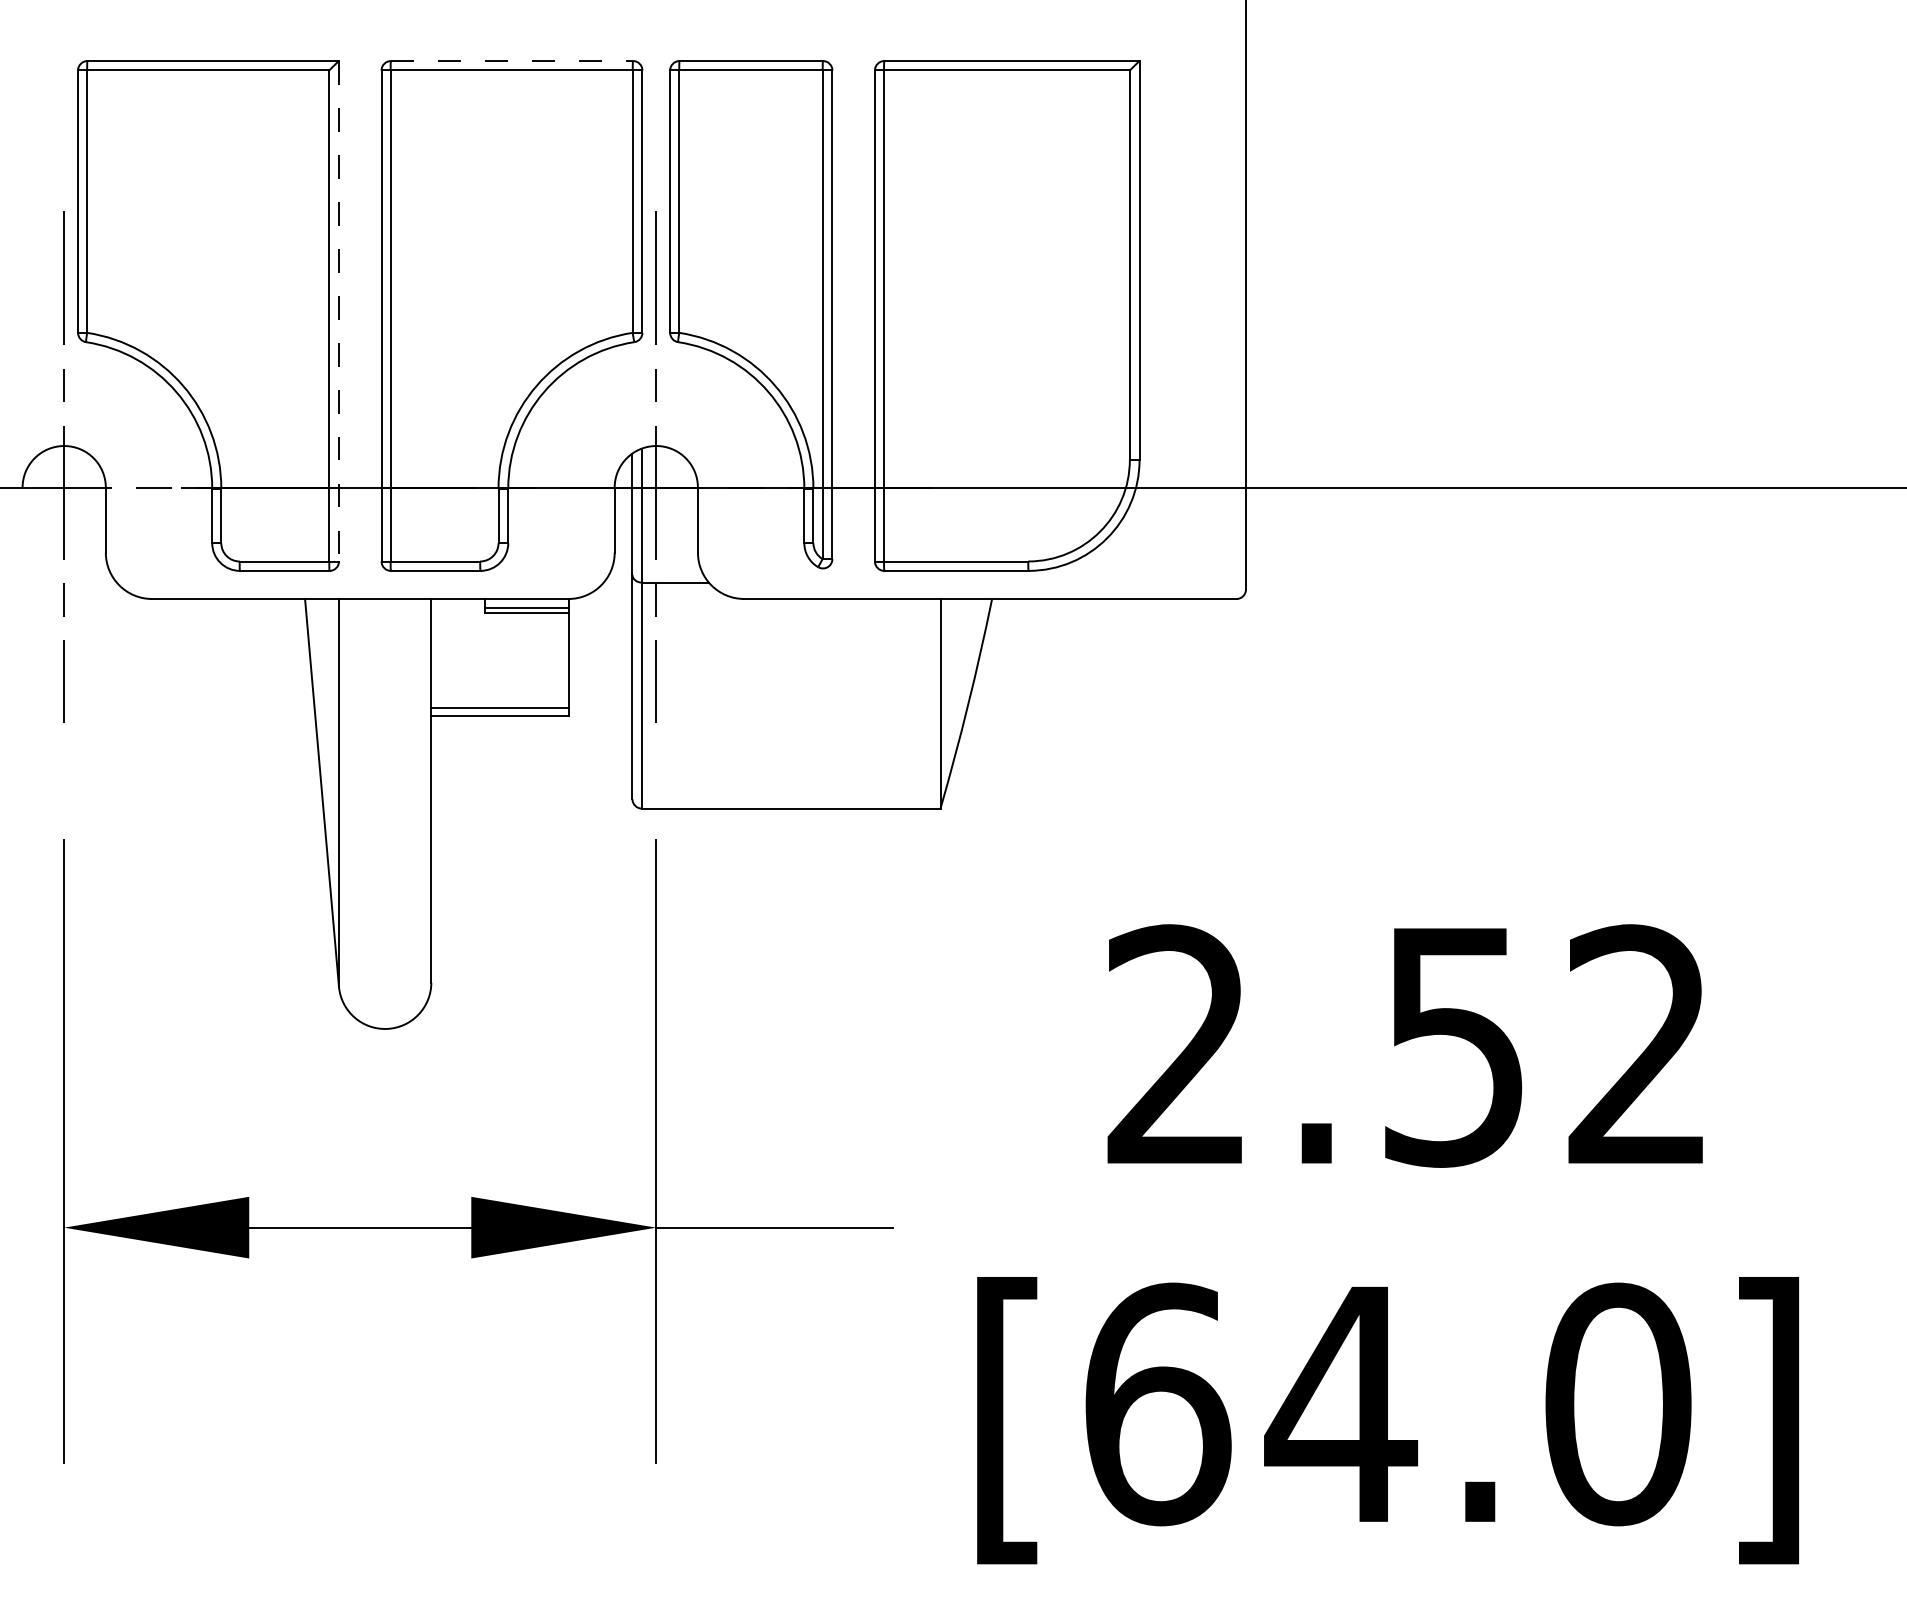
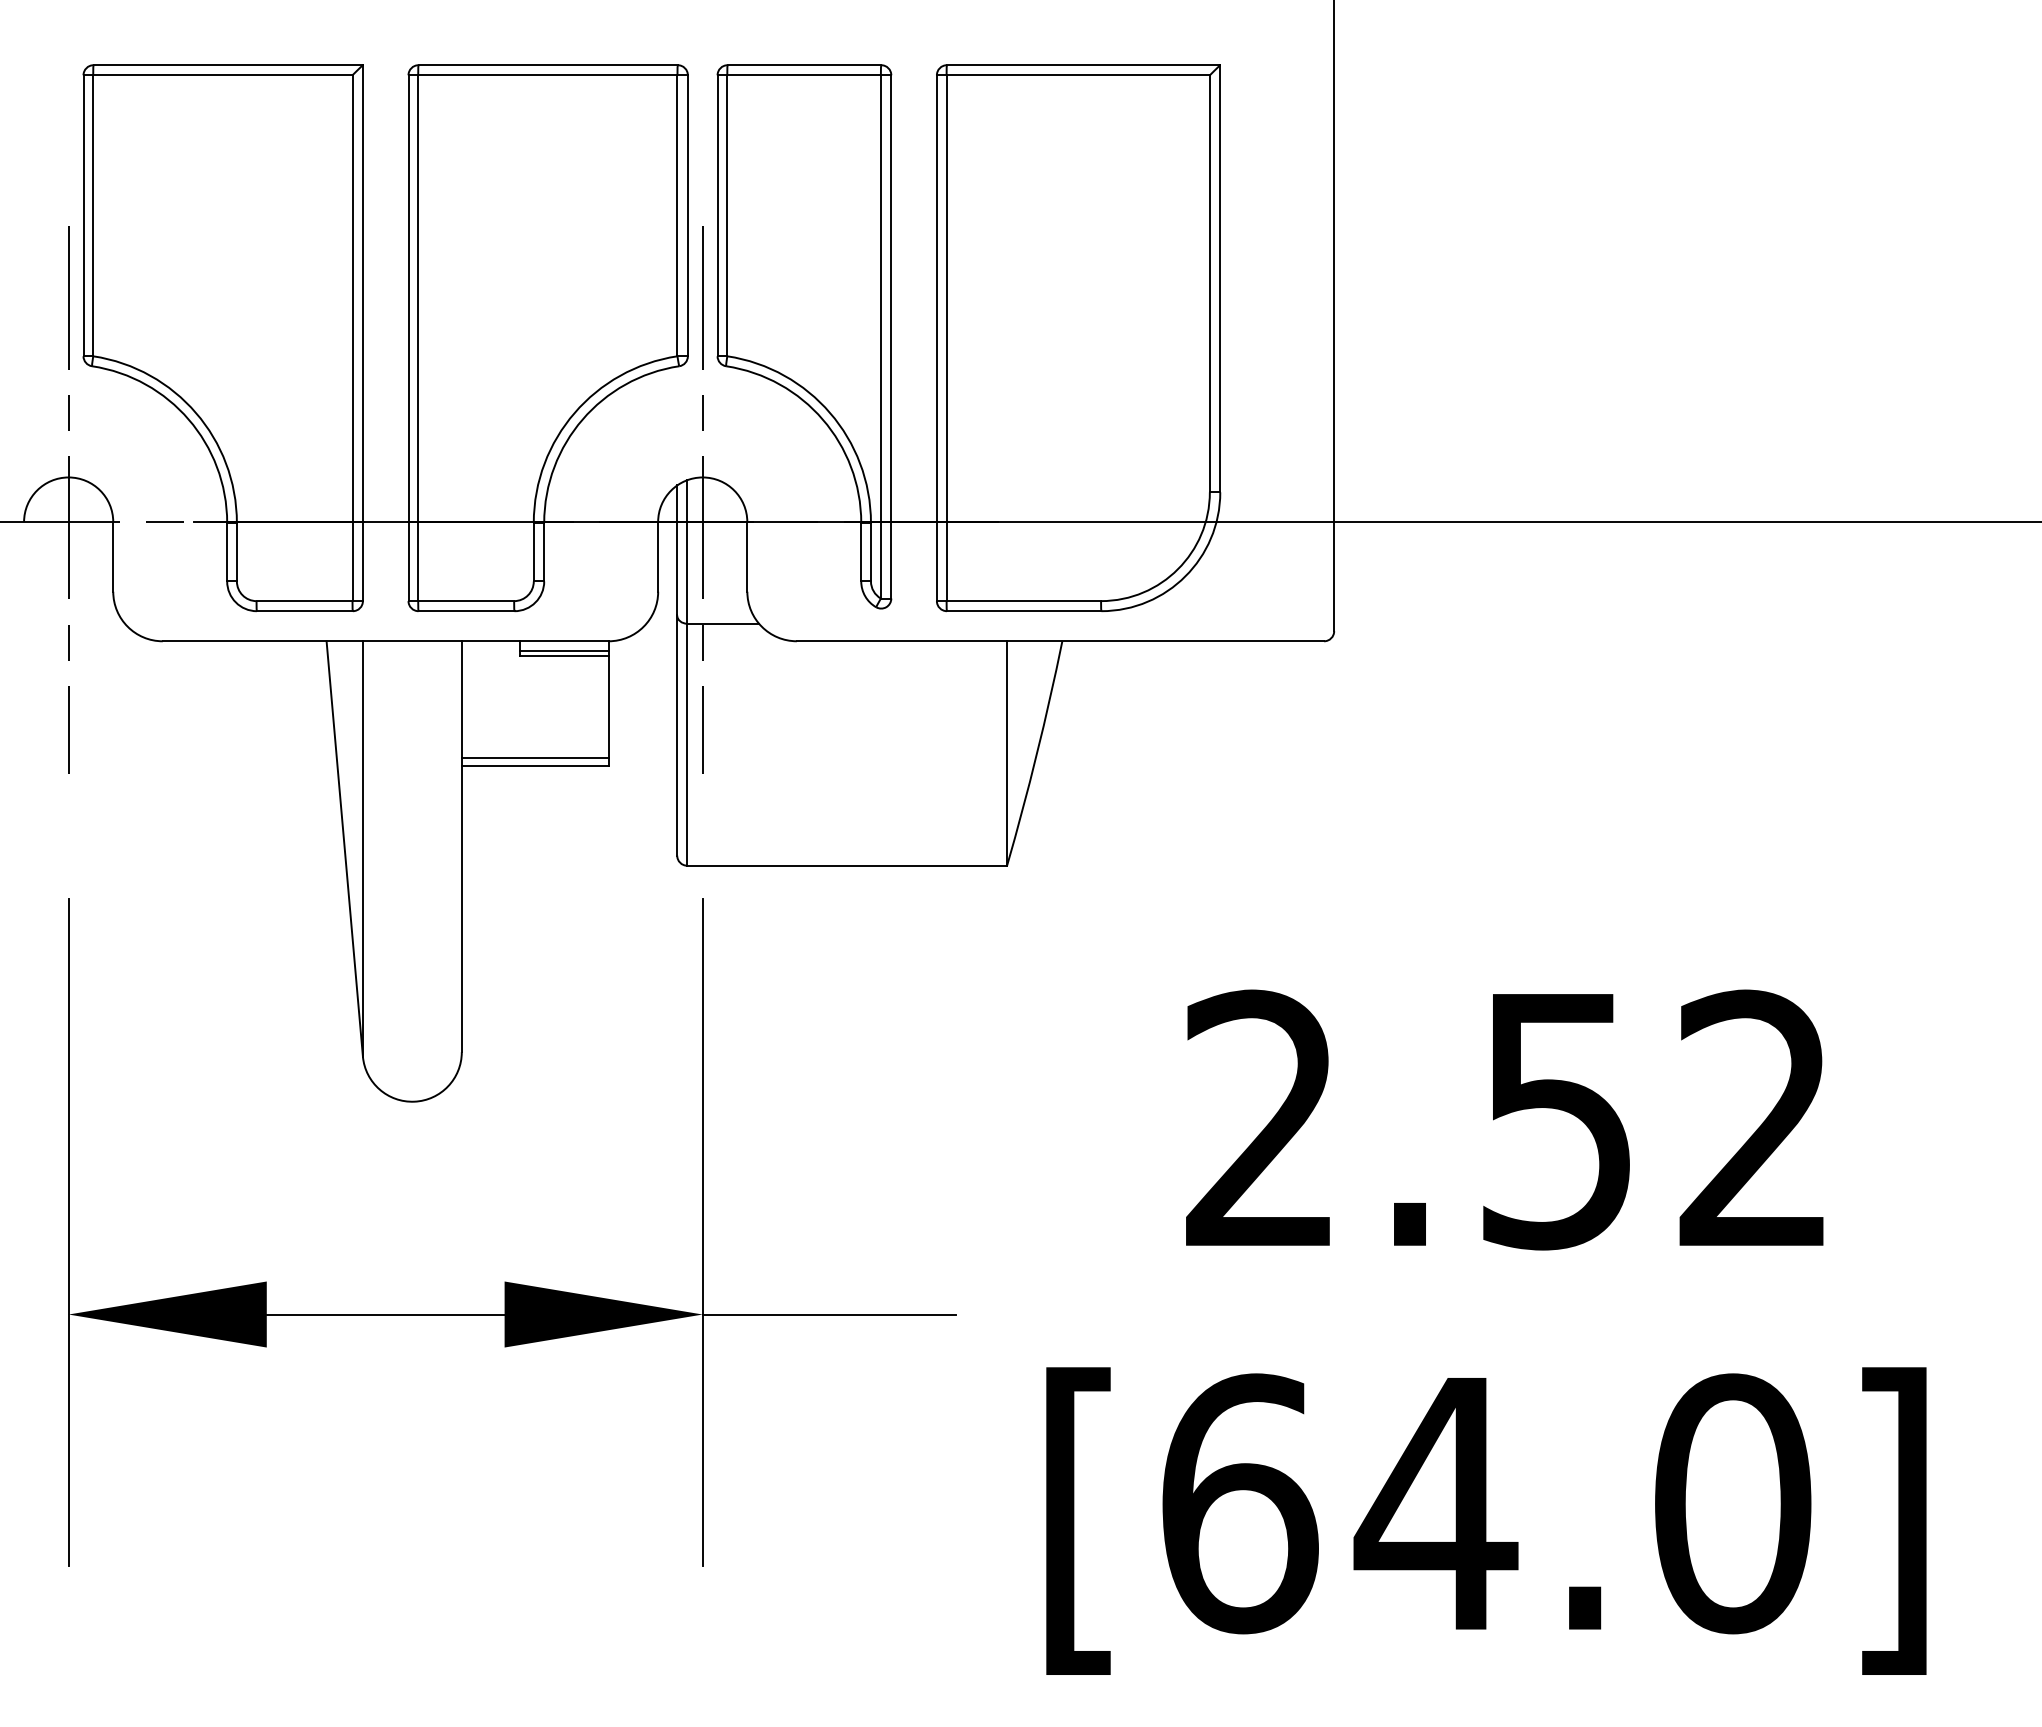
line: (512, 61) -> (548, 65), dashed -> solid
line: (338, 311) -> (362, 333), dashed -> solid

